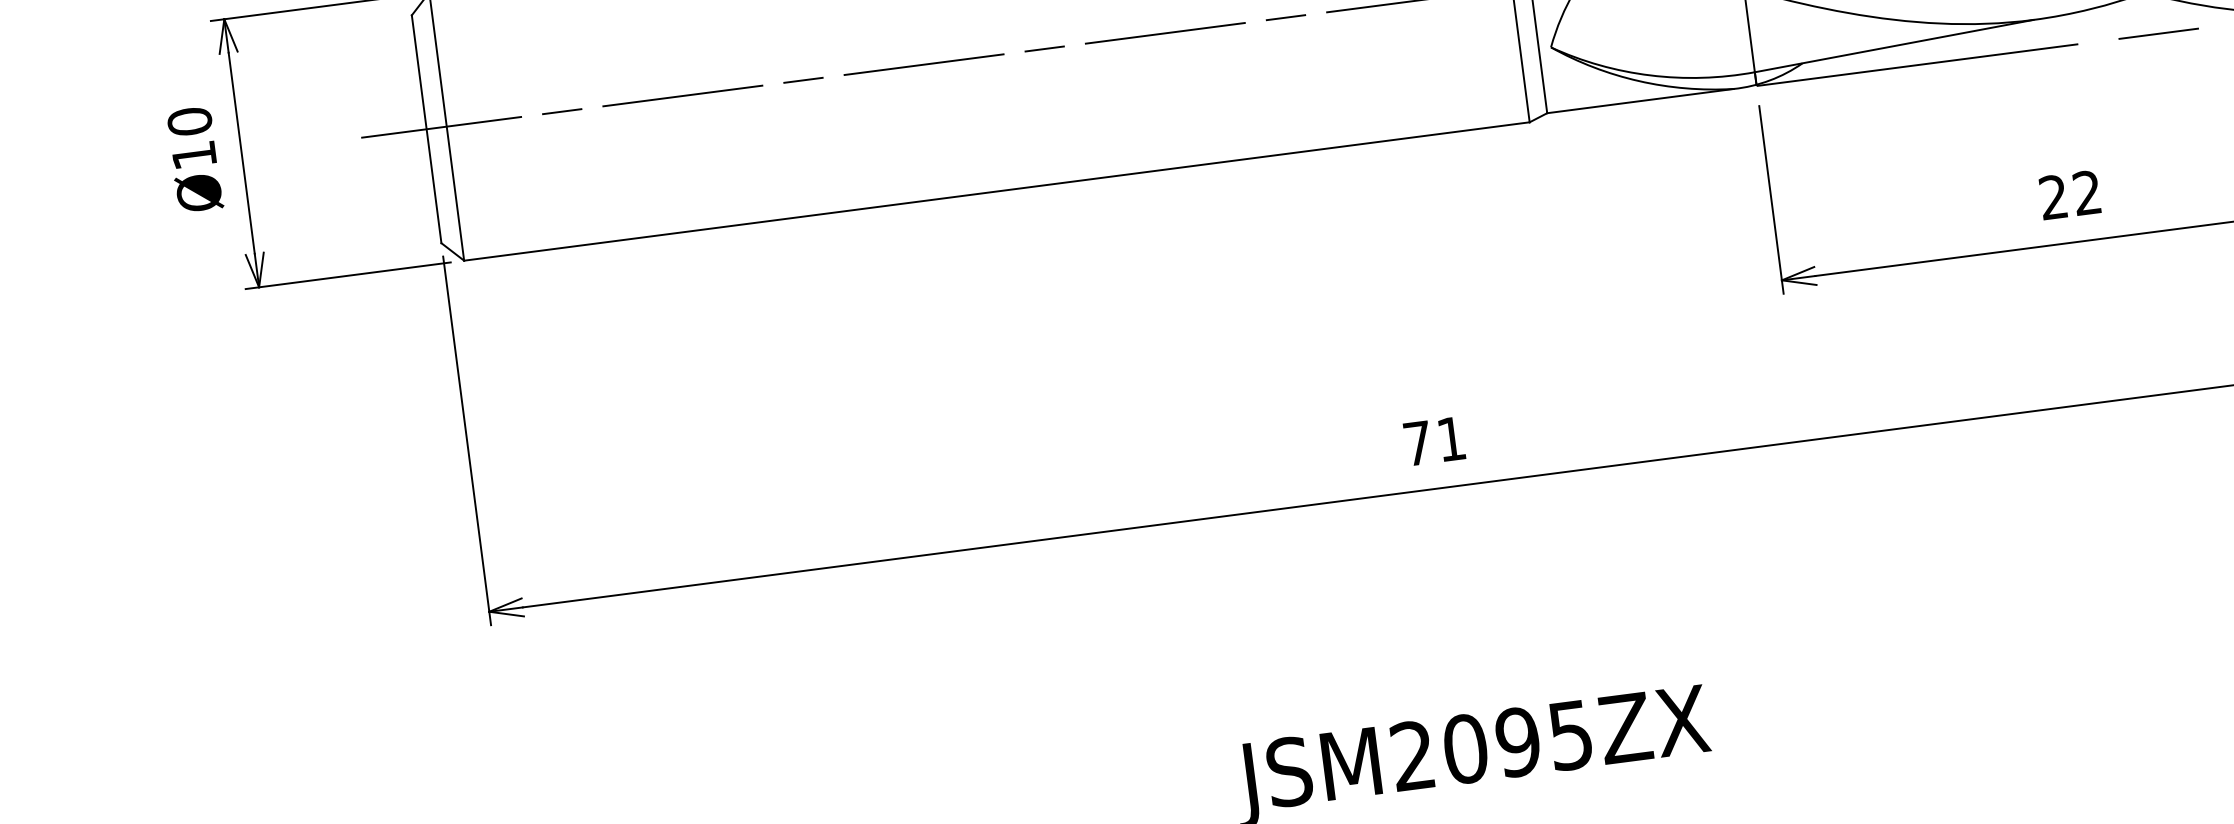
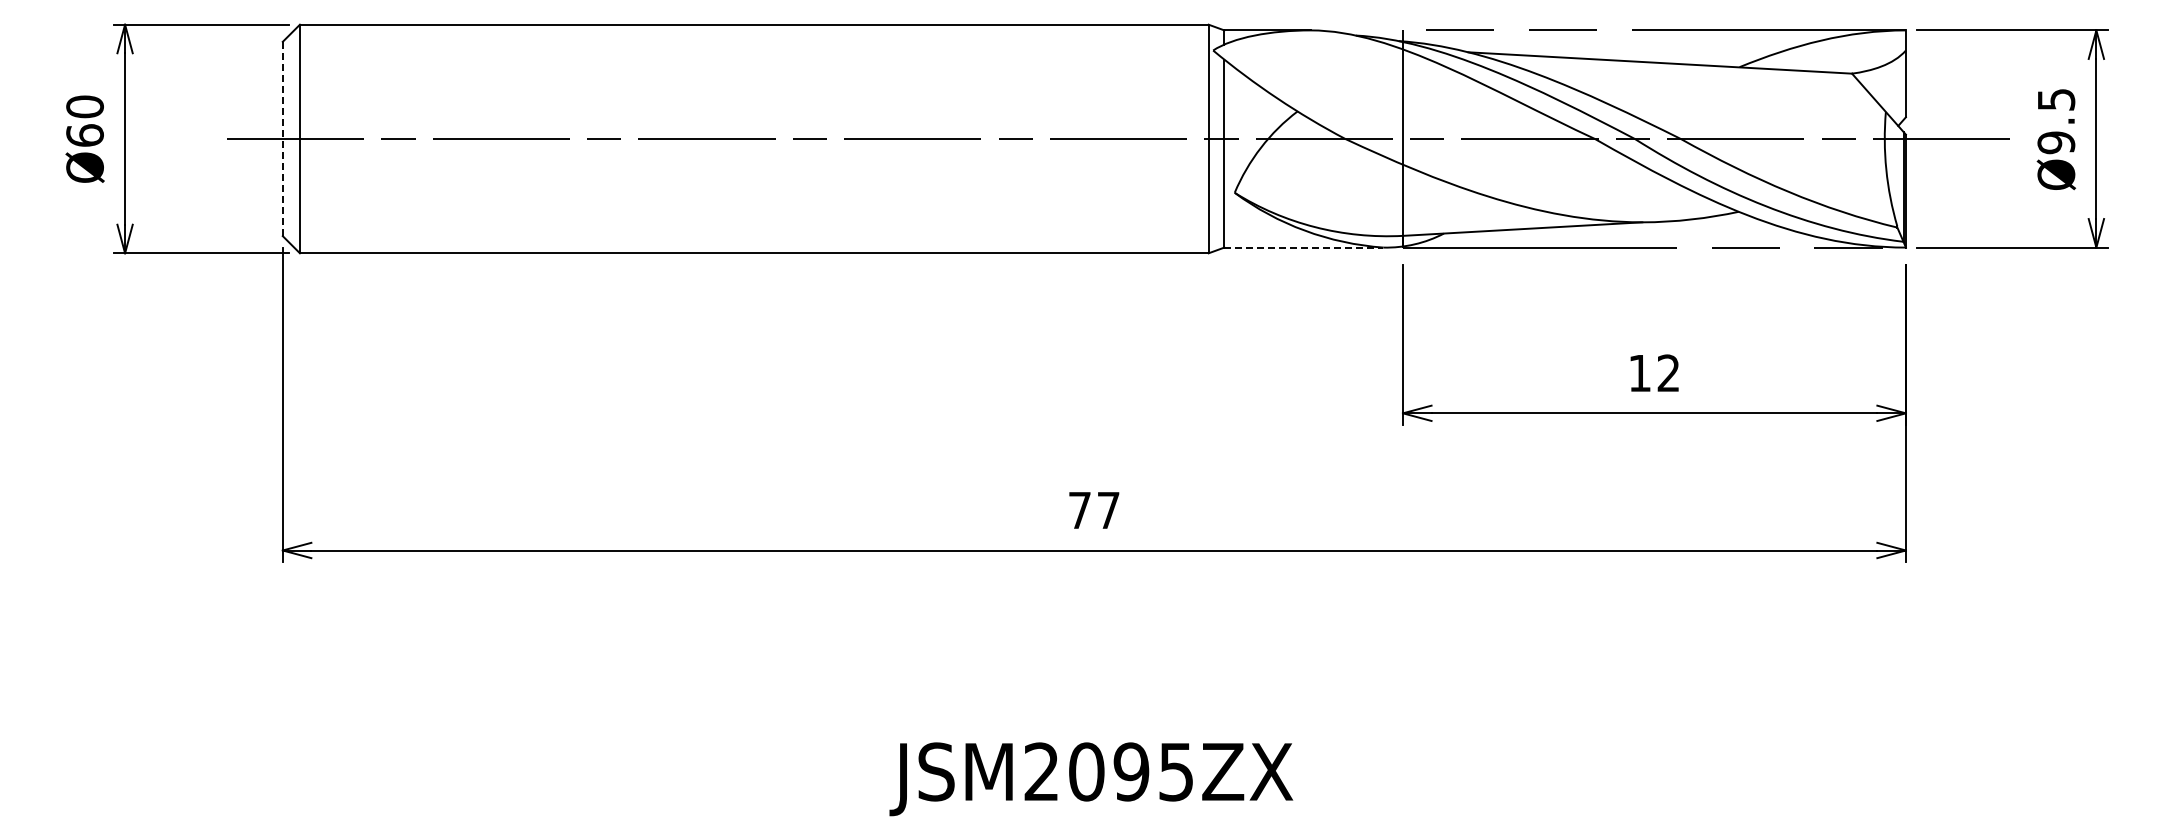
line: (1639, 101) -> (1303, 247), solid -> dashed
line: (426, 129) -> (282, 139), solid -> dashed
text: (193, 155) -> (84, 135), Ø10 -> Ø60
text: (2052, 196) -> (1639, 372), 22 -> 12
text: (1451, 439) -> (1108, 510), 71 -> 77

